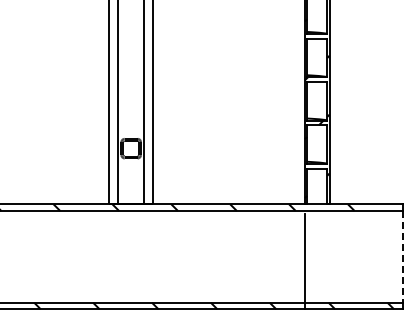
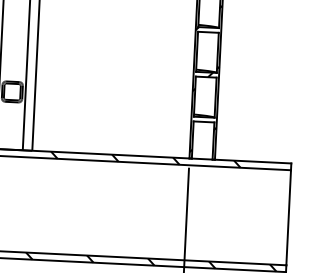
line: (403, 256) -> (288, 217), dashed -> solid

